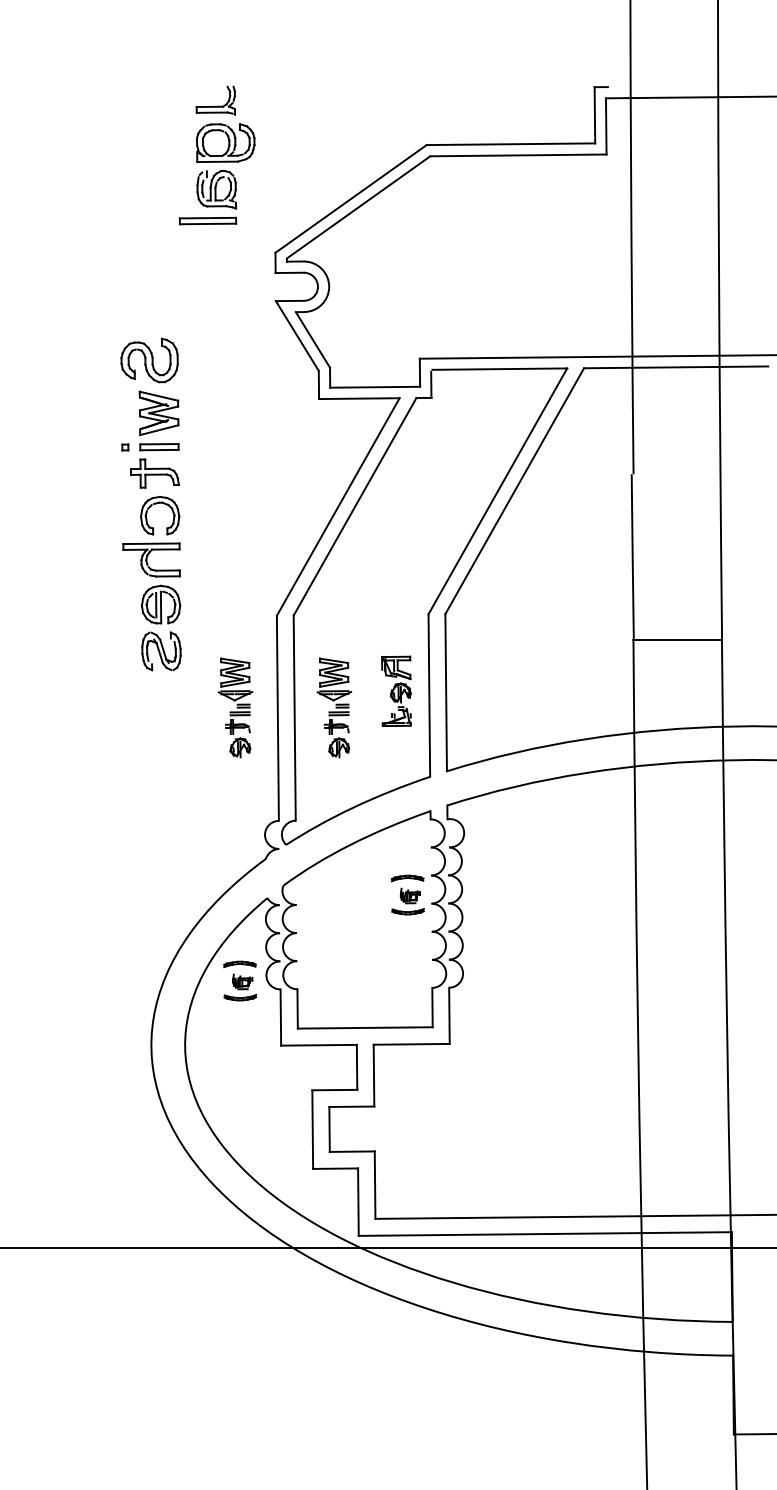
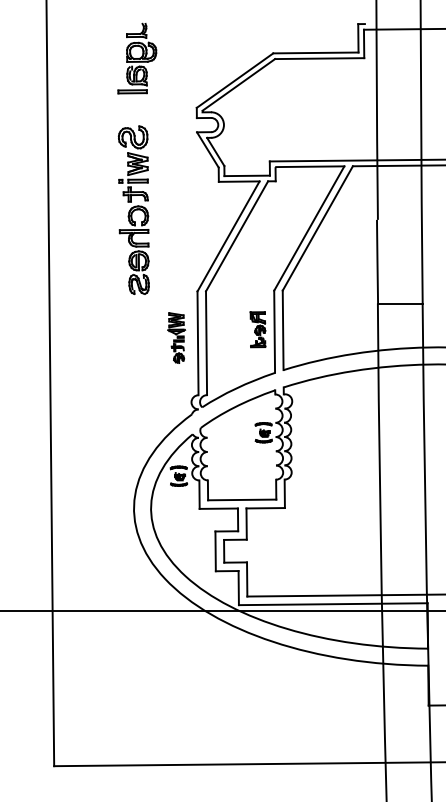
part: (217, 155) -> (137, 58), moved
part: (150, 503) -> (133, 209), moved
part: (334, 706) -> (226, 337), removed

